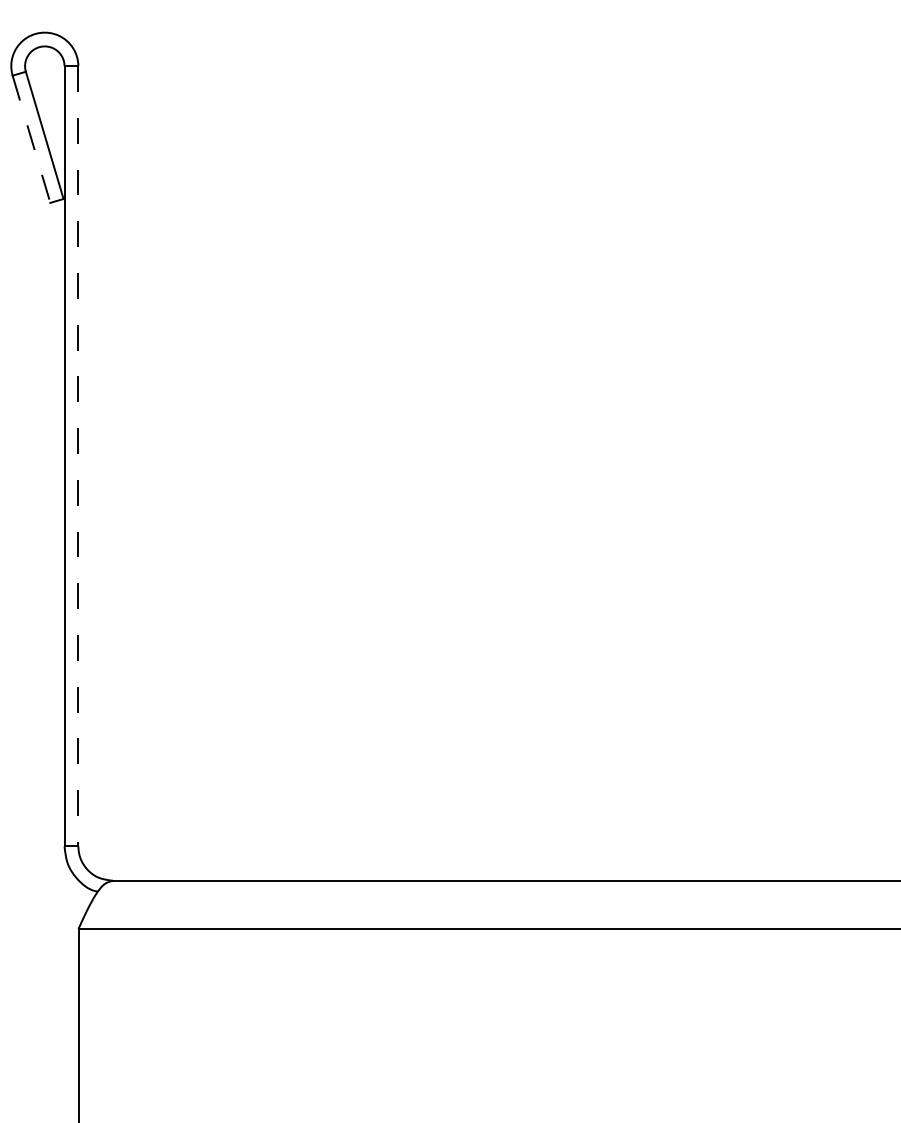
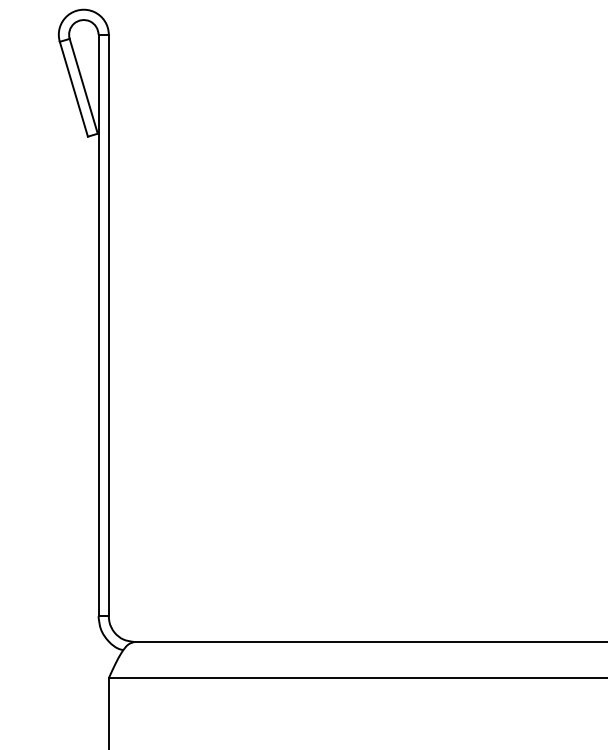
line: (31, 139) -> (73, 89), dashed -> solid
line: (78, 456) -> (108, 325), dashed -> solid

